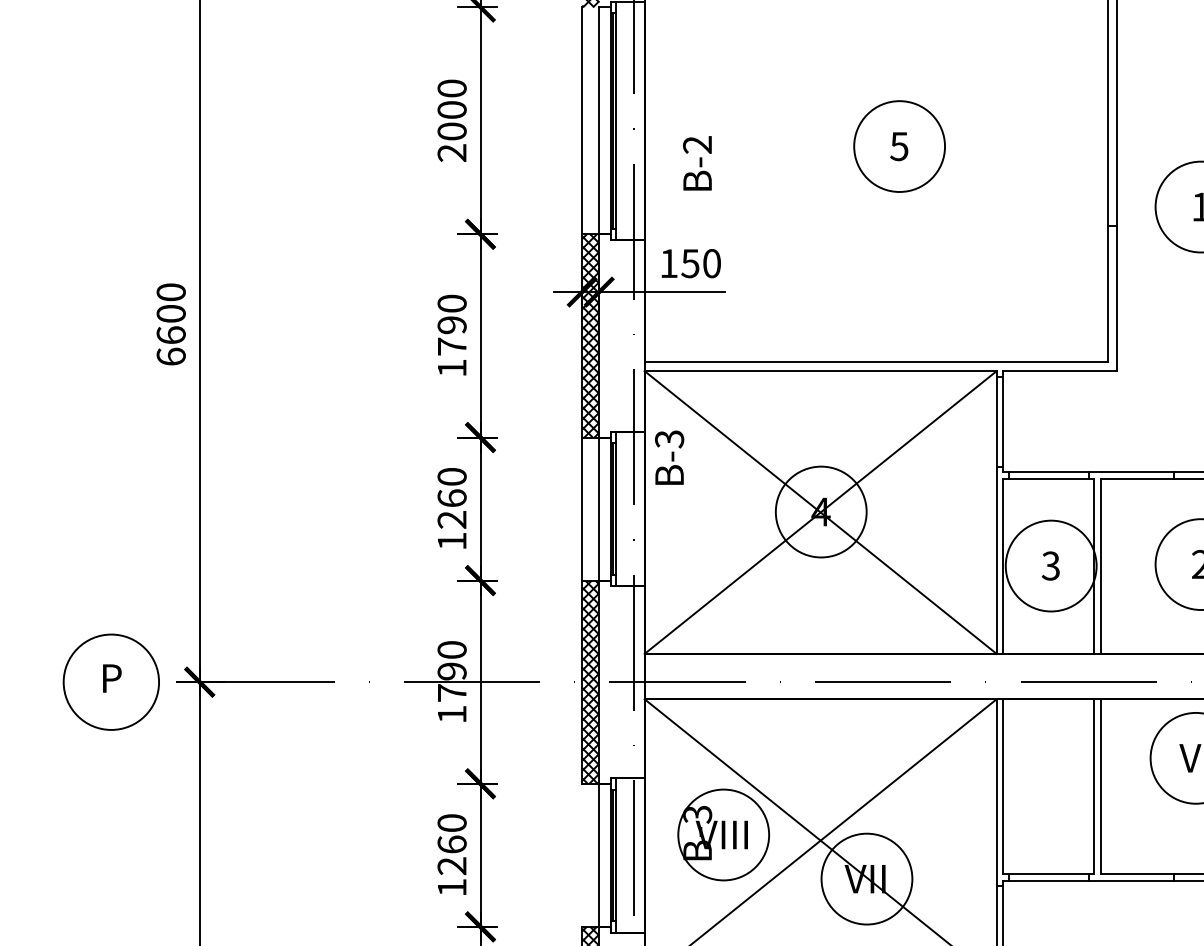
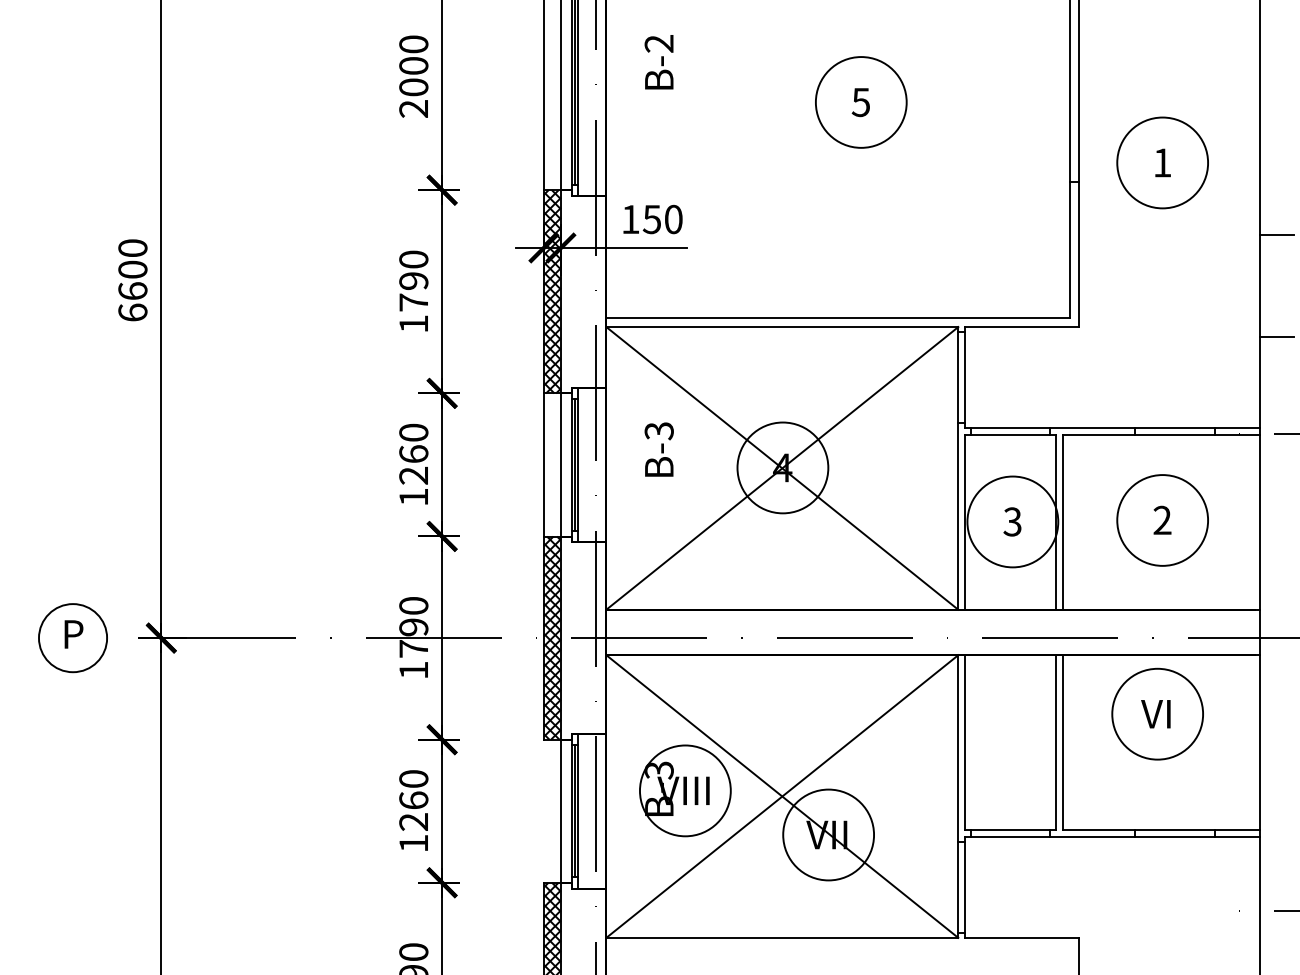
text: (696, 163) -> (658, 62), moved
text: (668, 457) -> (658, 449), moved
circle: (110, 682) -> (72, 638), size x0.71

